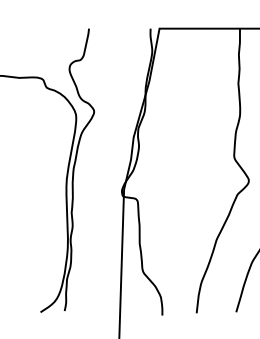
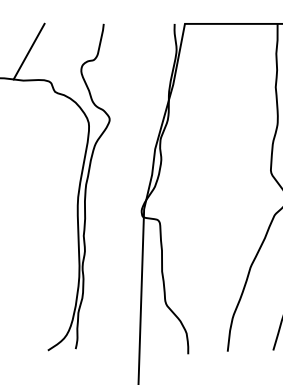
line: (23, 52) -> (28, 51), added

